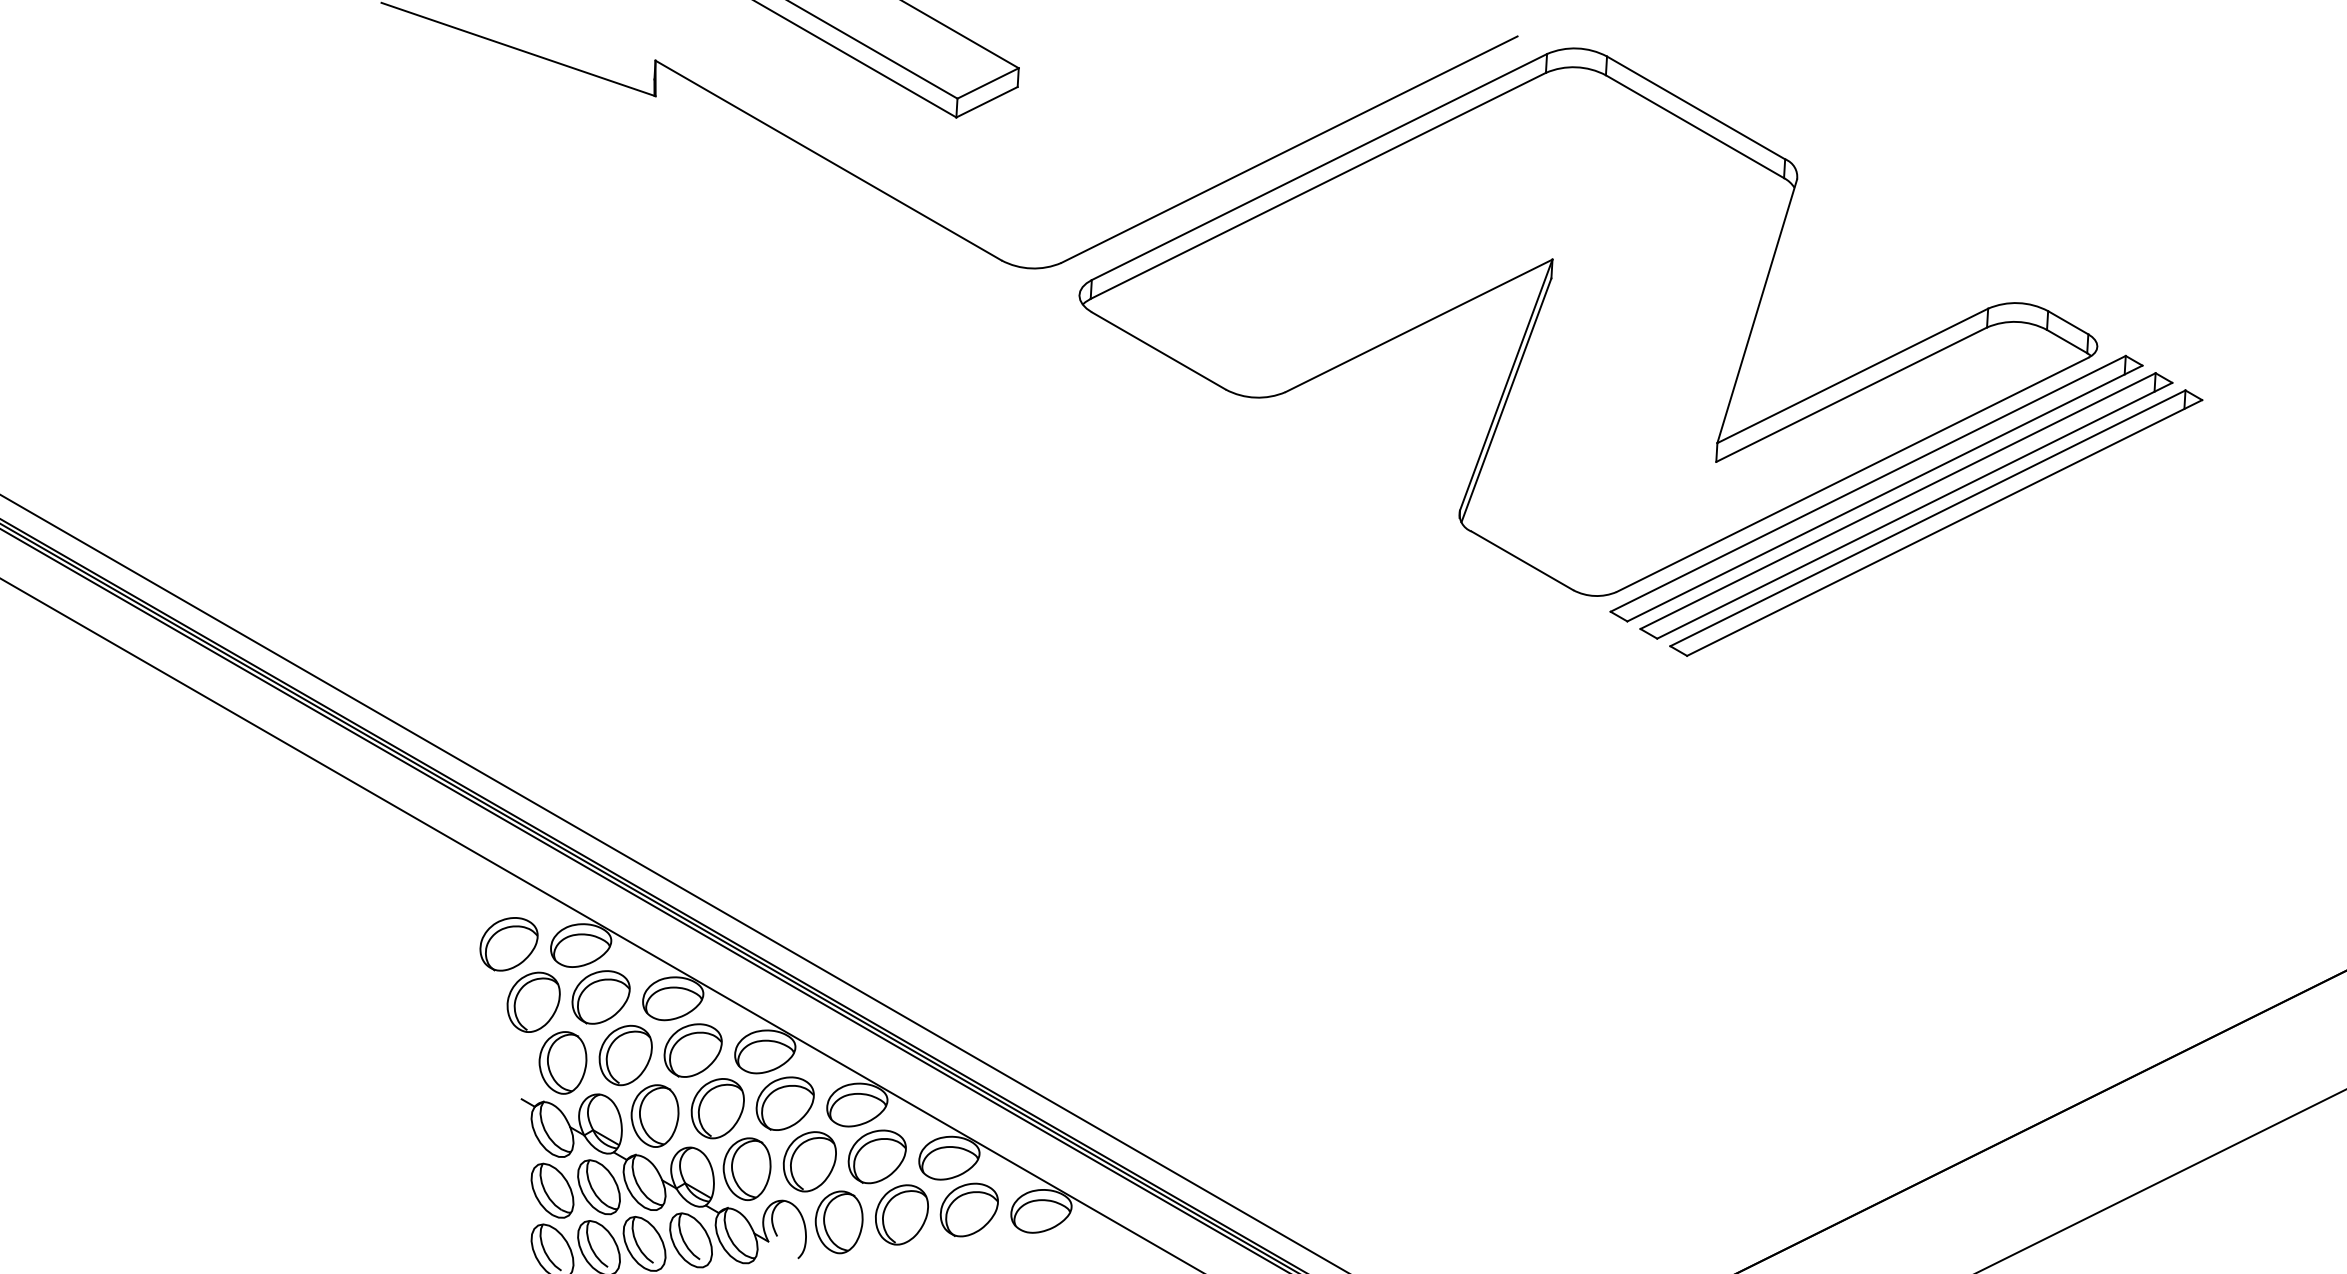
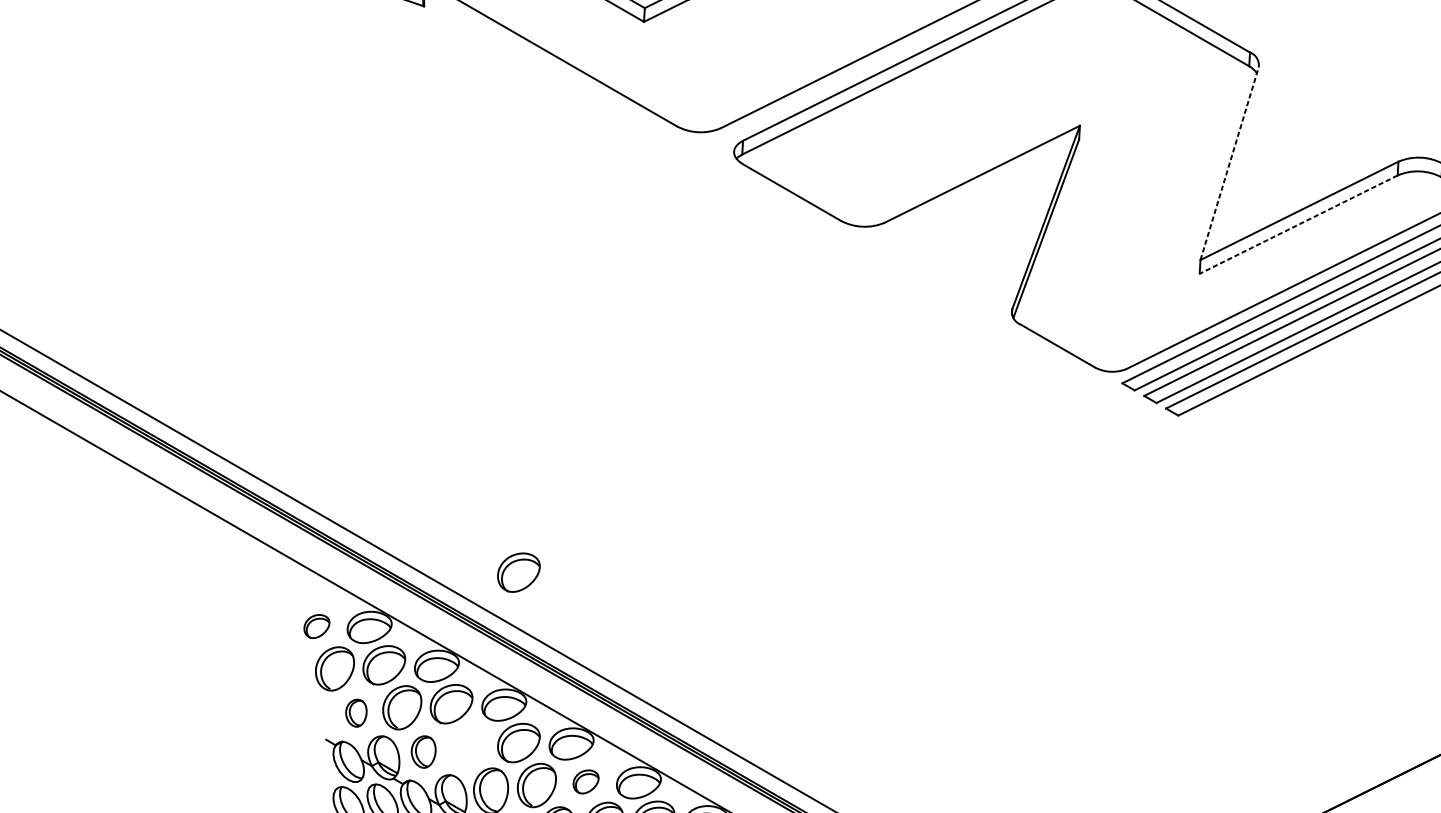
line: (1757, 311) -> (1229, 163), solid -> dashed
line: (1851, 394) -> (1298, 224), solid -> dashed
part: (784, 870) -> (518, 572), added
part: (508, 944) -> (316, 626), size x0.6
part: (562, 1062) -> (356, 712), size x0.6
part: (717, 1108) -> (469, 746), removed
part: (654, 1115) -> (423, 751), size x0.7
part: (876, 1156) -> (585, 781), size x0.6

